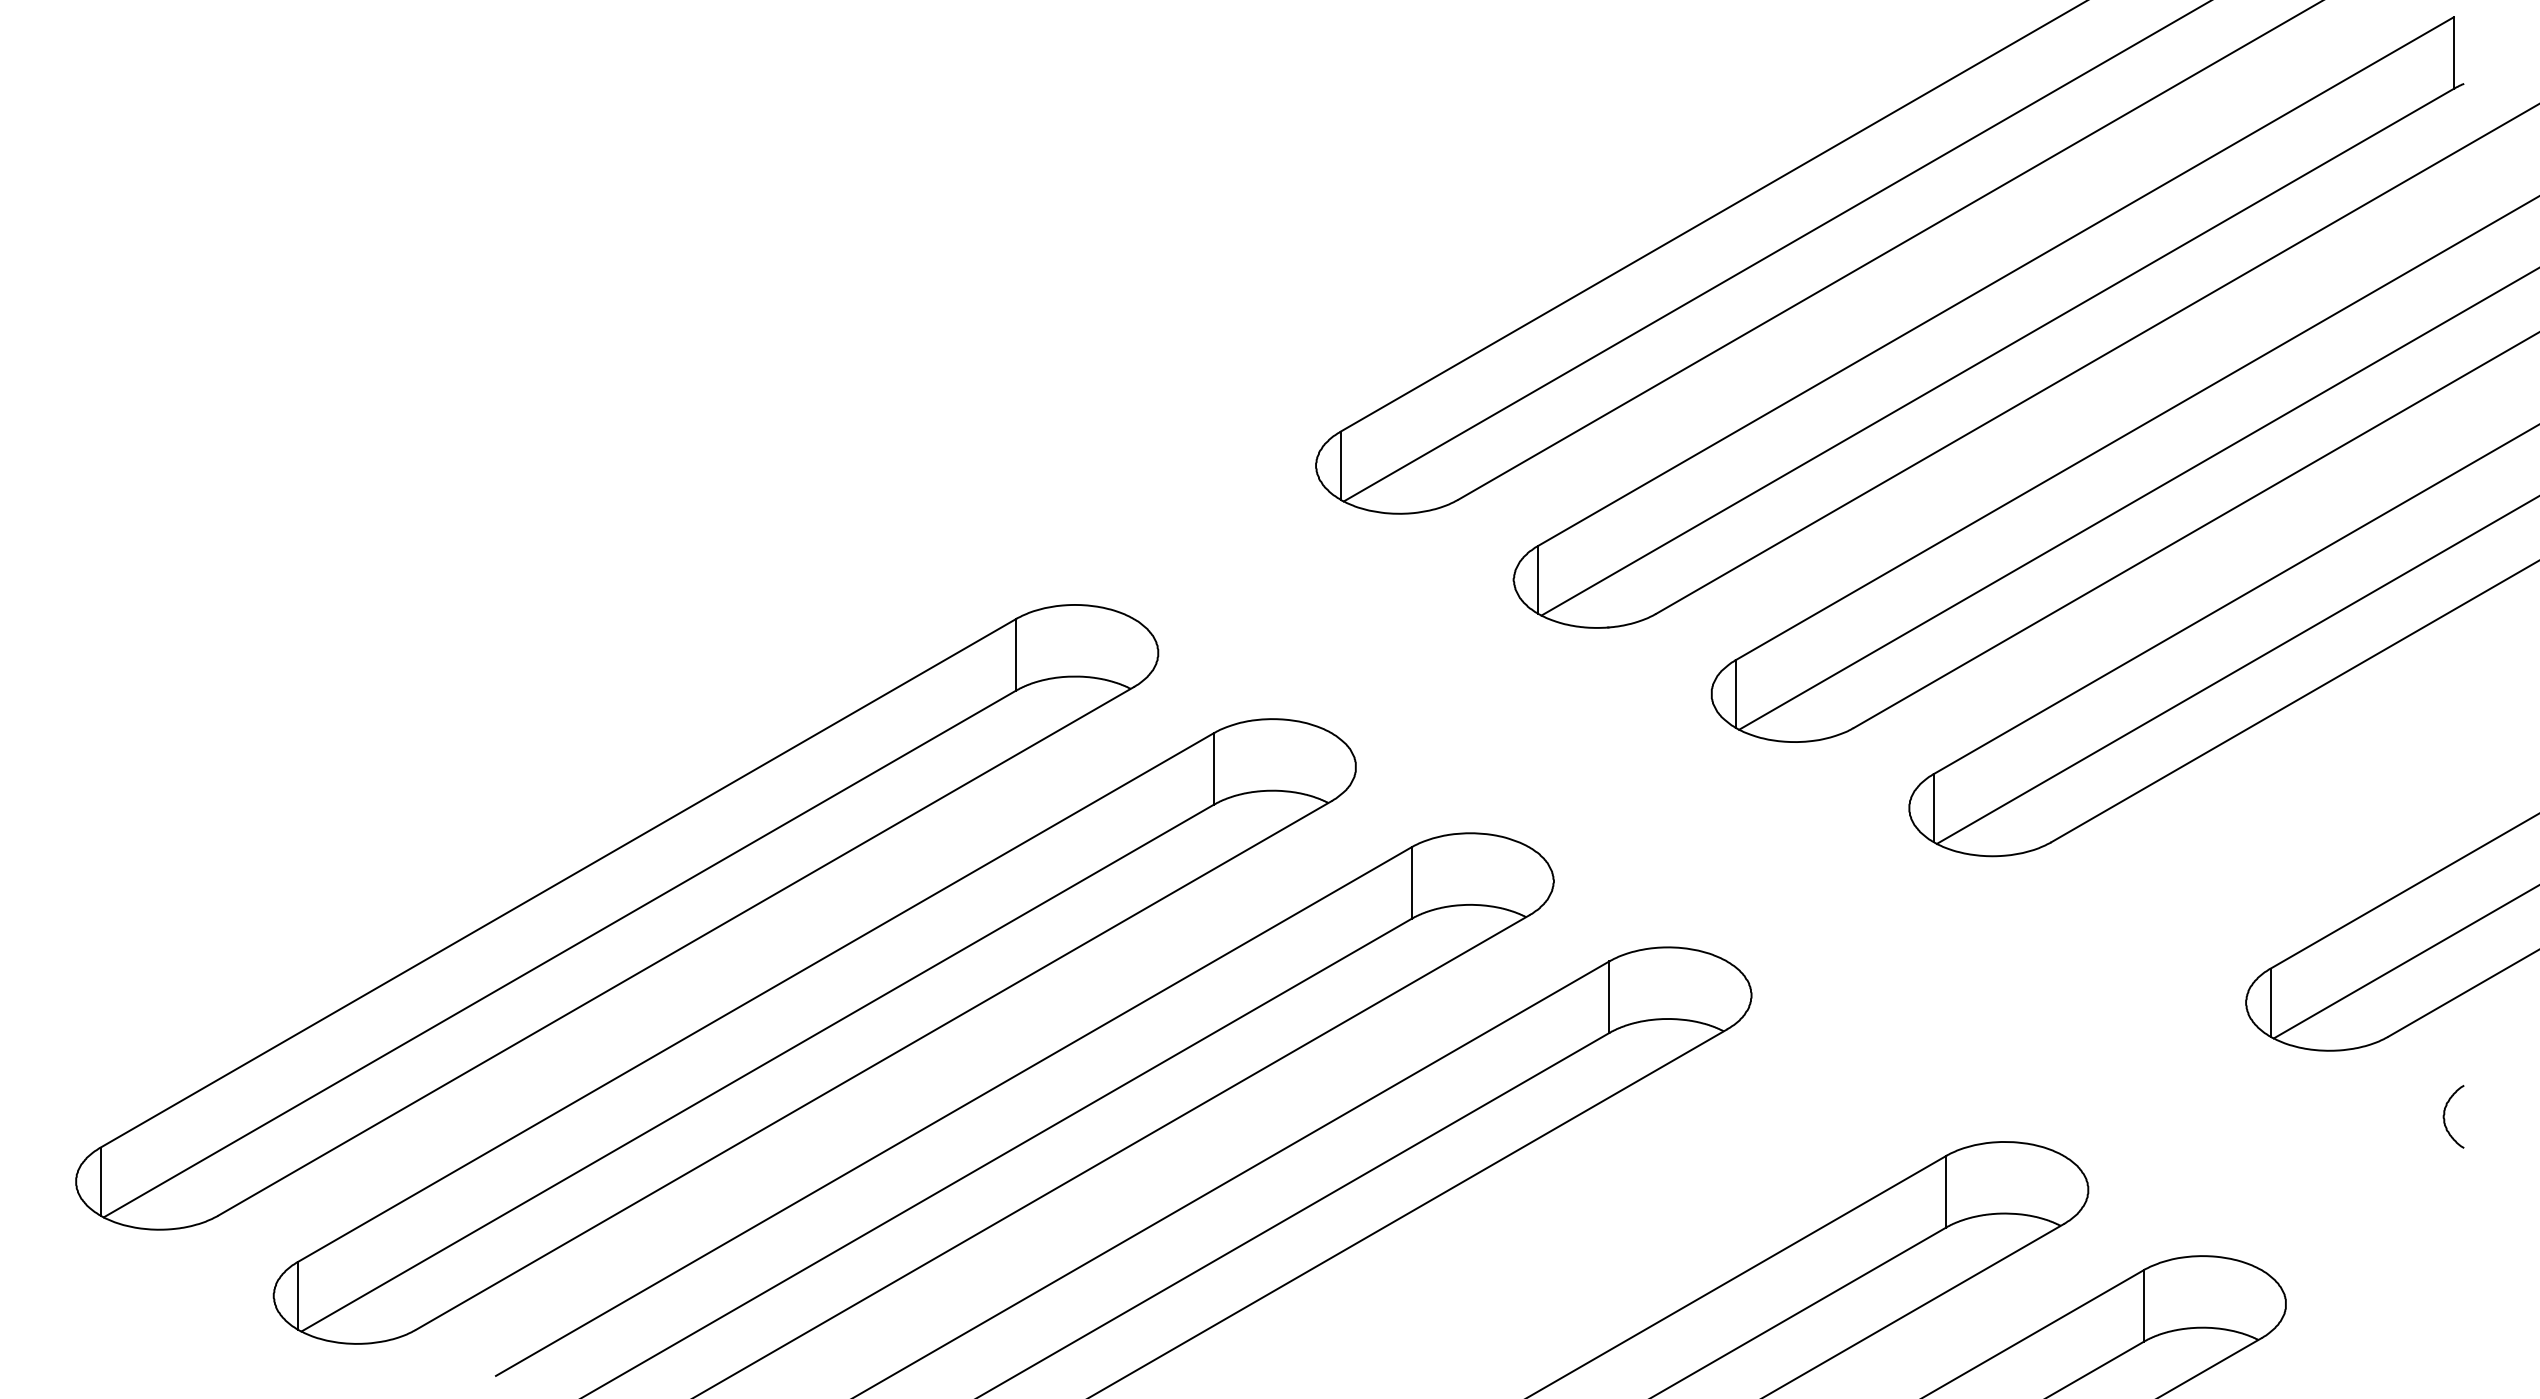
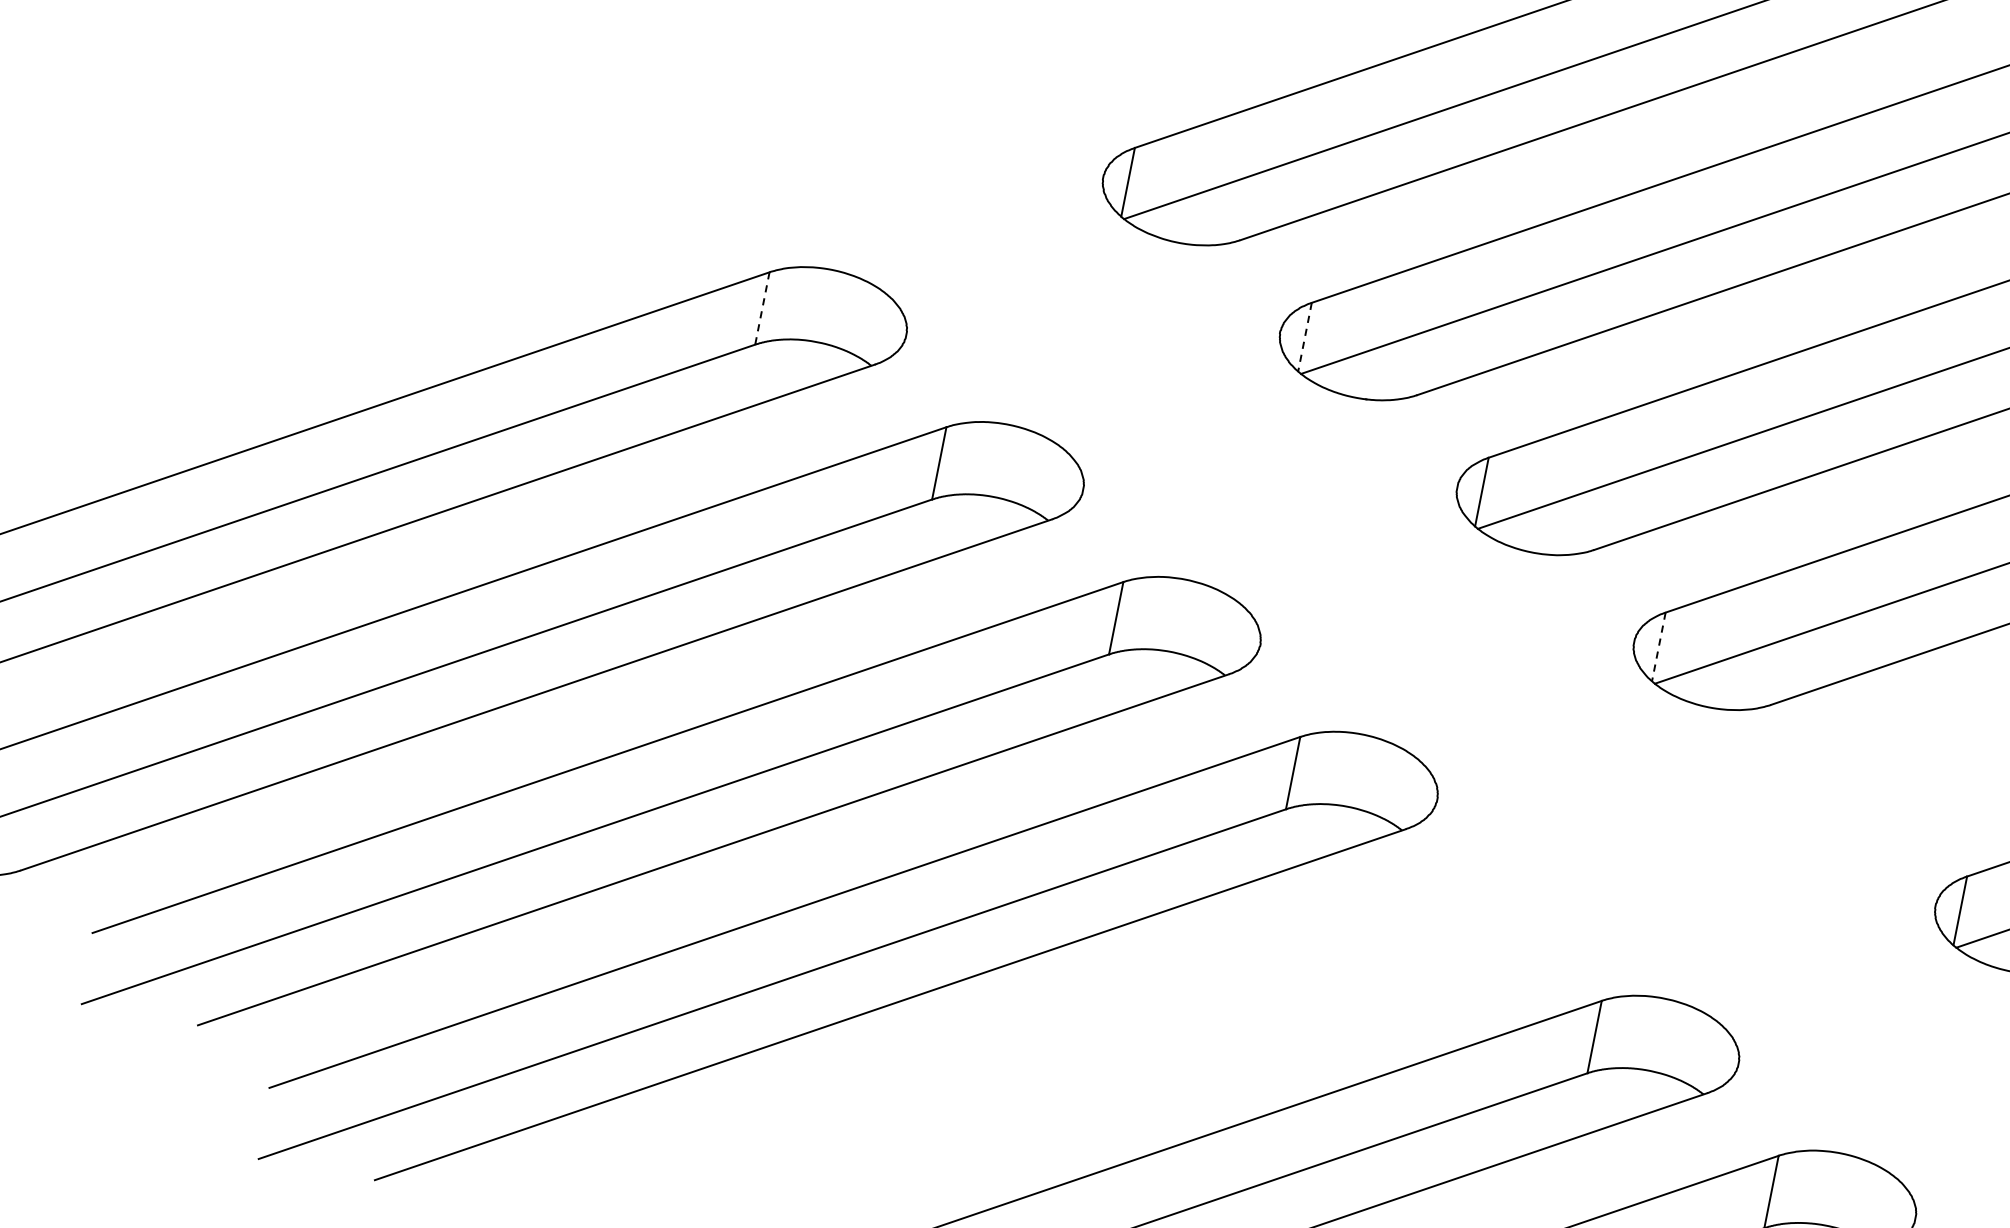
line: (1538, 580) -> (1305, 337), solid -> dashed
line: (1016, 654) -> (762, 308), solid -> dashed
line: (1933, 808) -> (1658, 647), solid -> dashed

